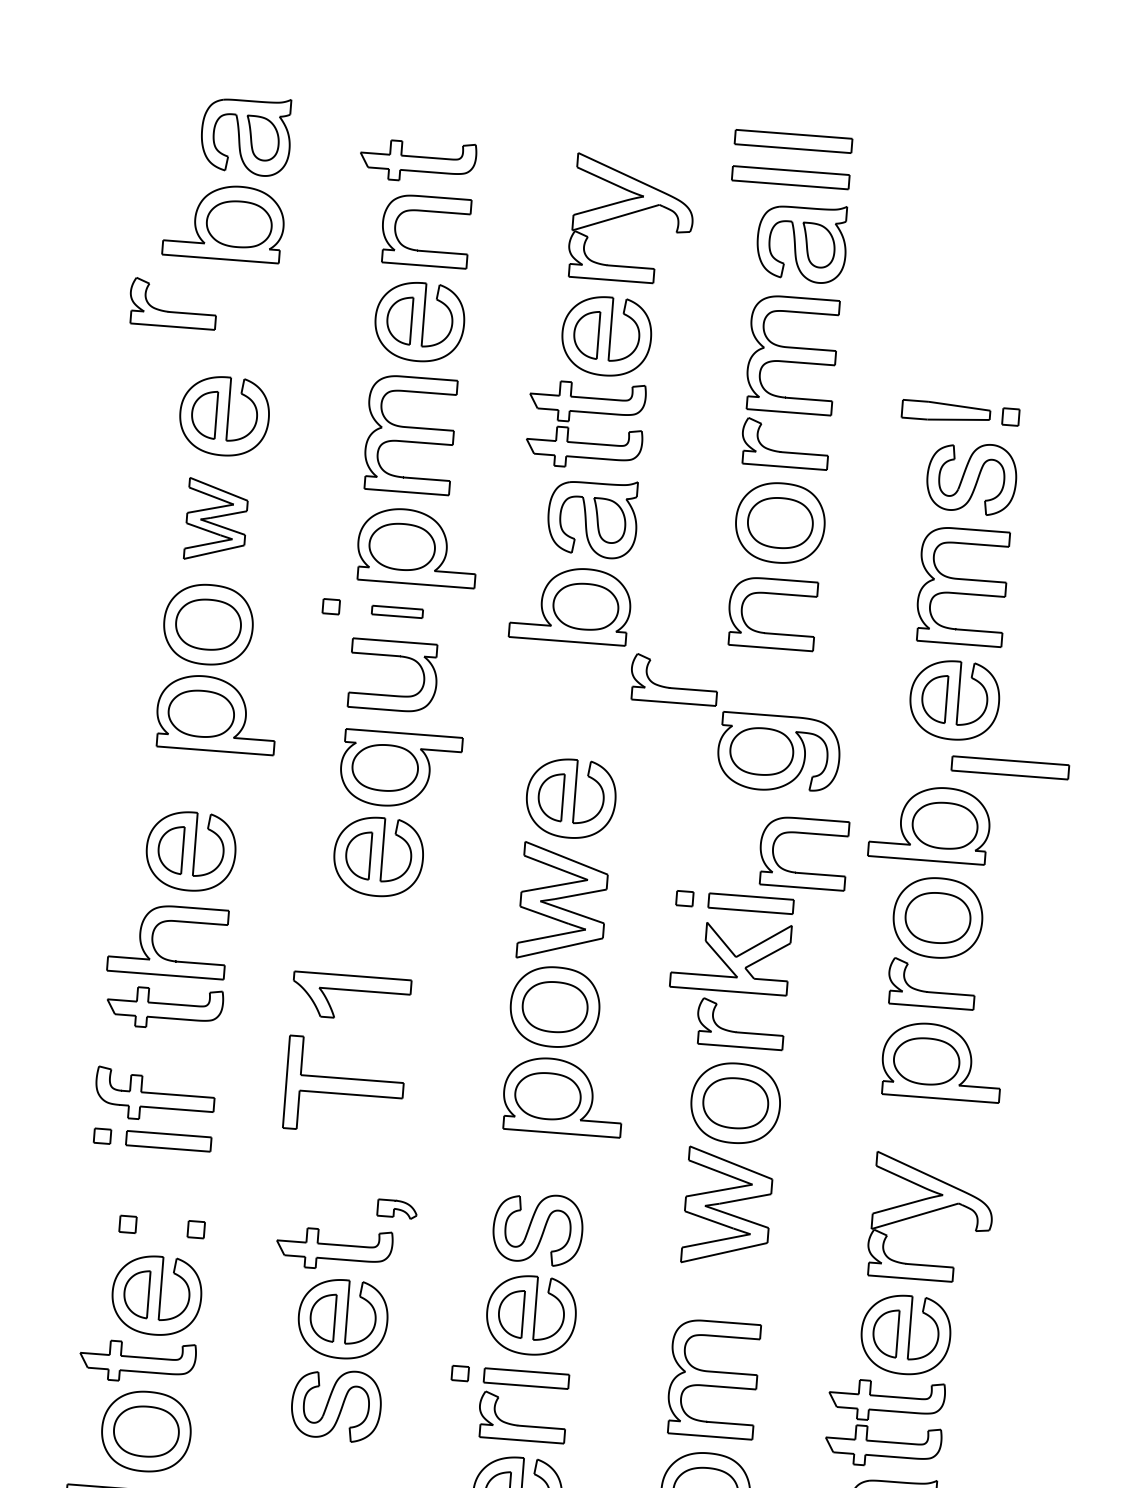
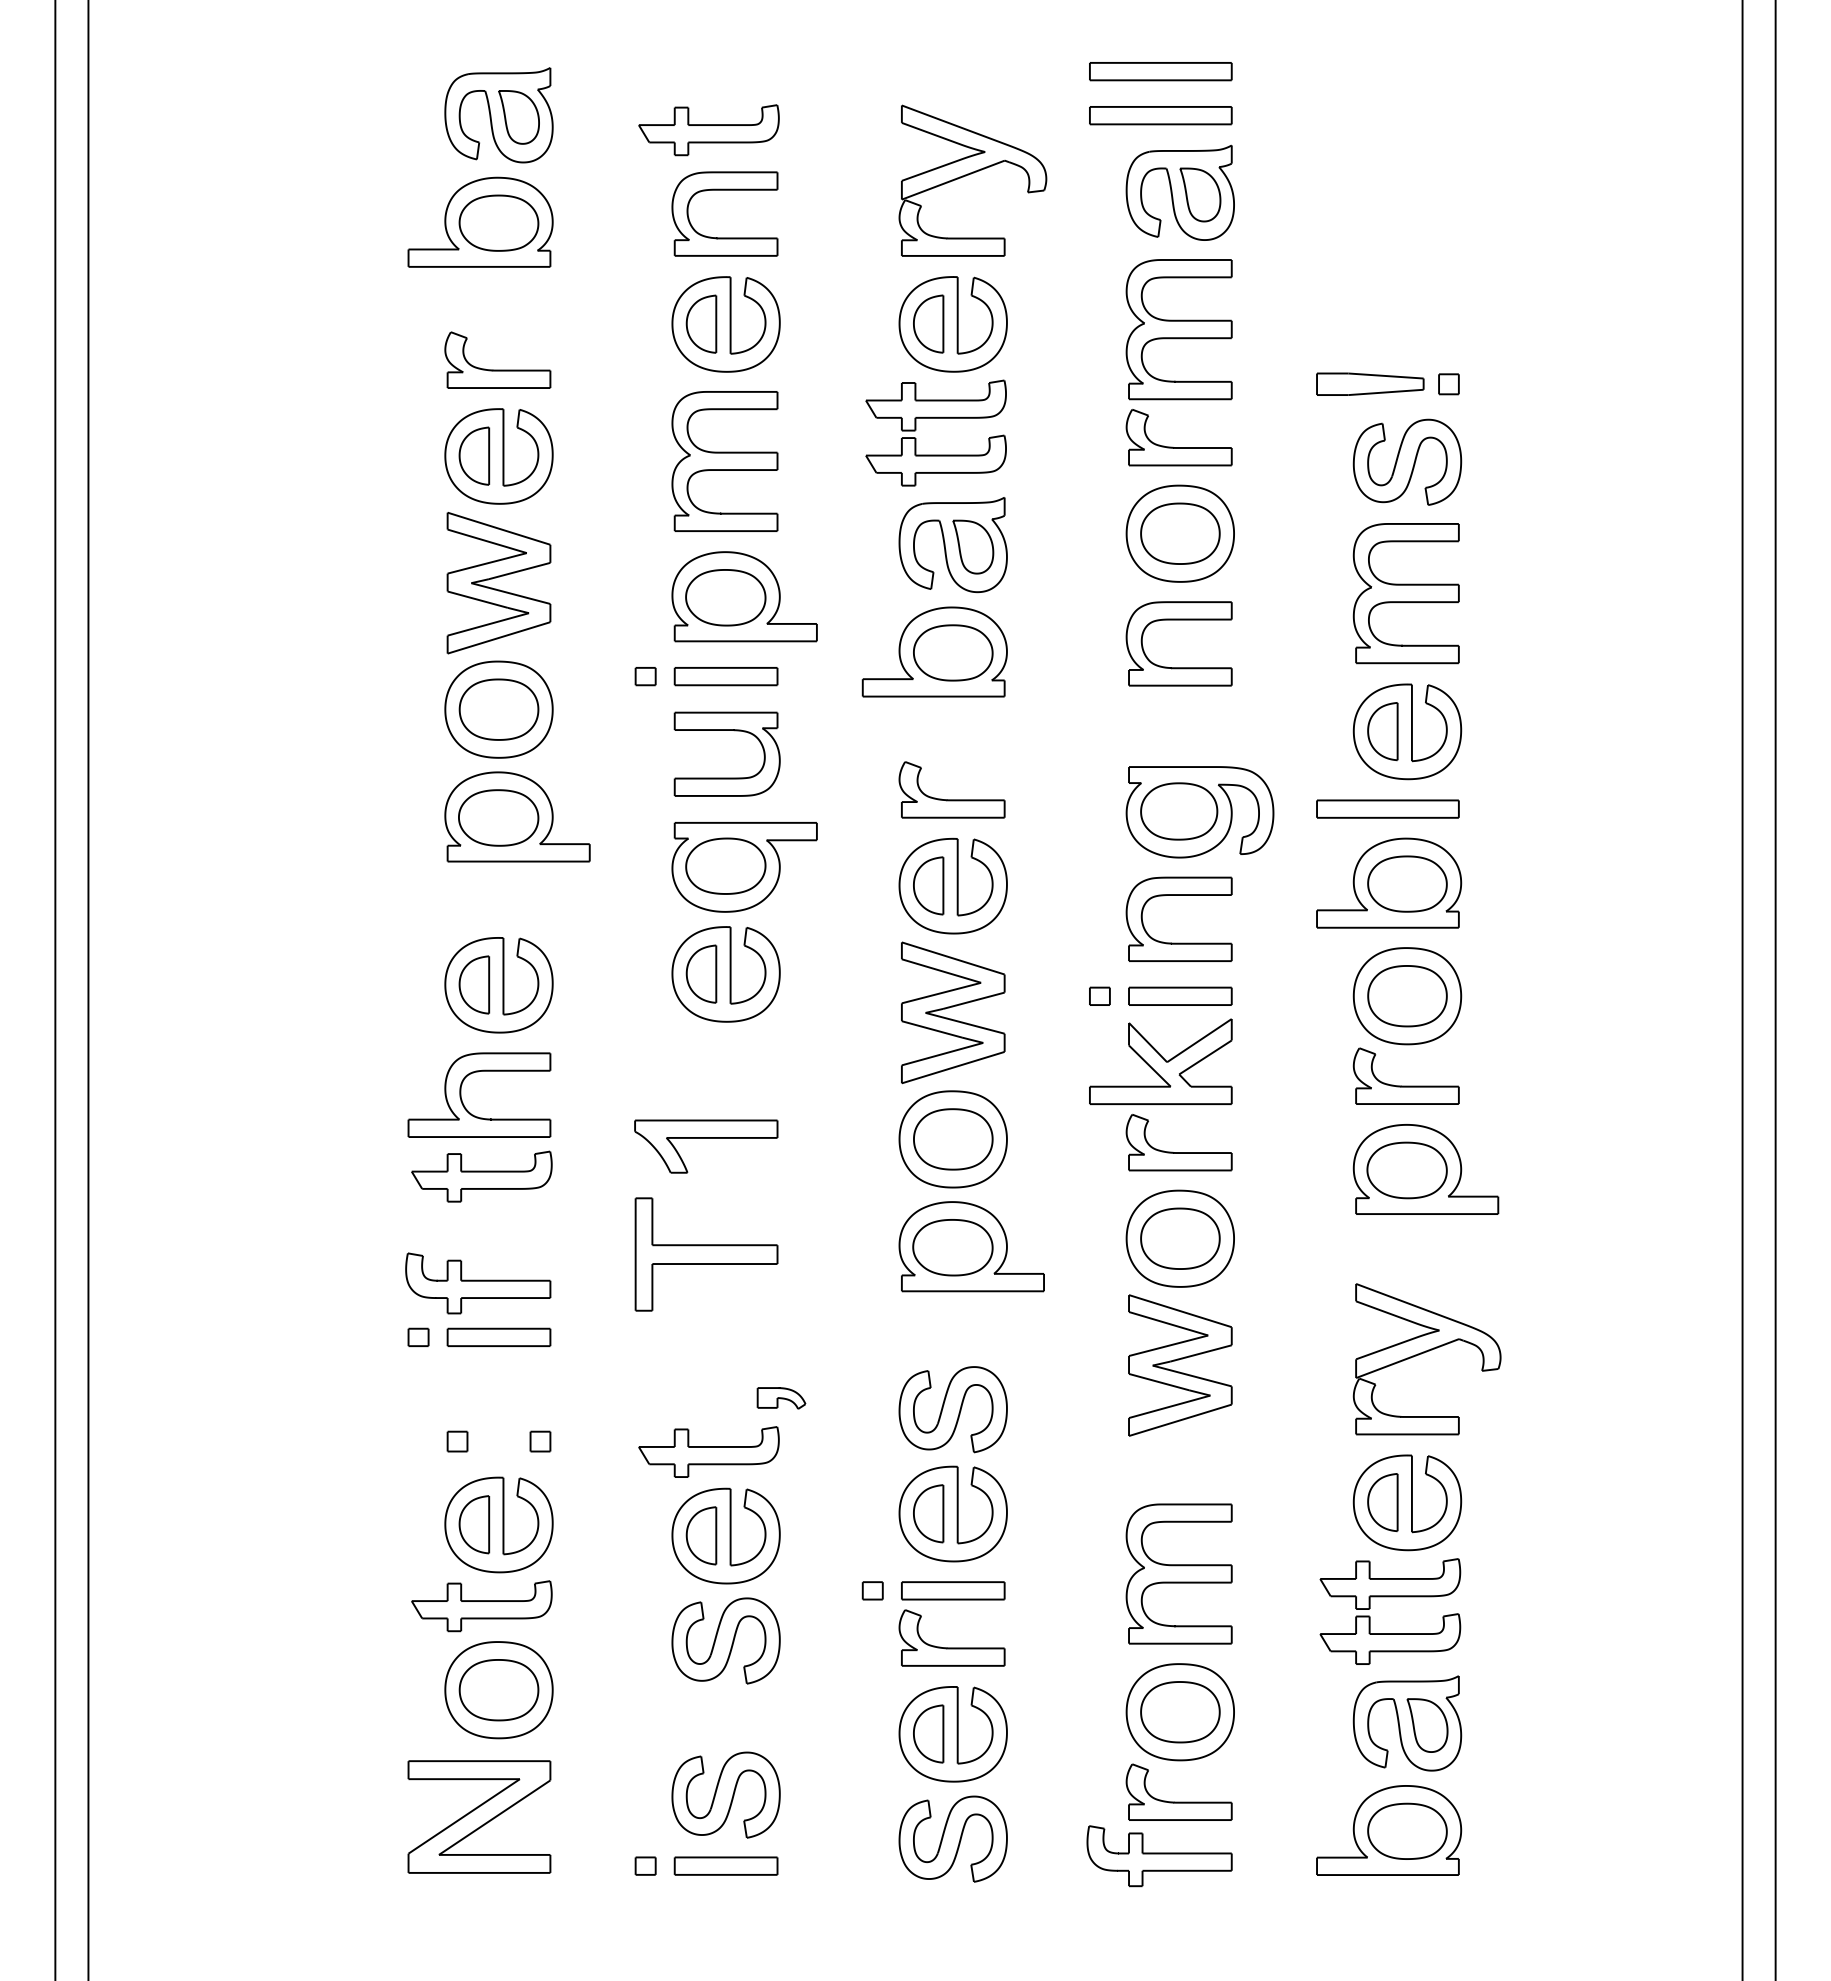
part: (172, 311) -> (497, 369), moved
part: (216, 520) -> (498, 583), size x1.43
part: (396, 611) -> (725, 676), size x1.67
part: (673, 687) -> (951, 799), moved
part: (1010, 767) -> (1387, 808), moved
part: (804, 833) -> (1178, 895), moved

